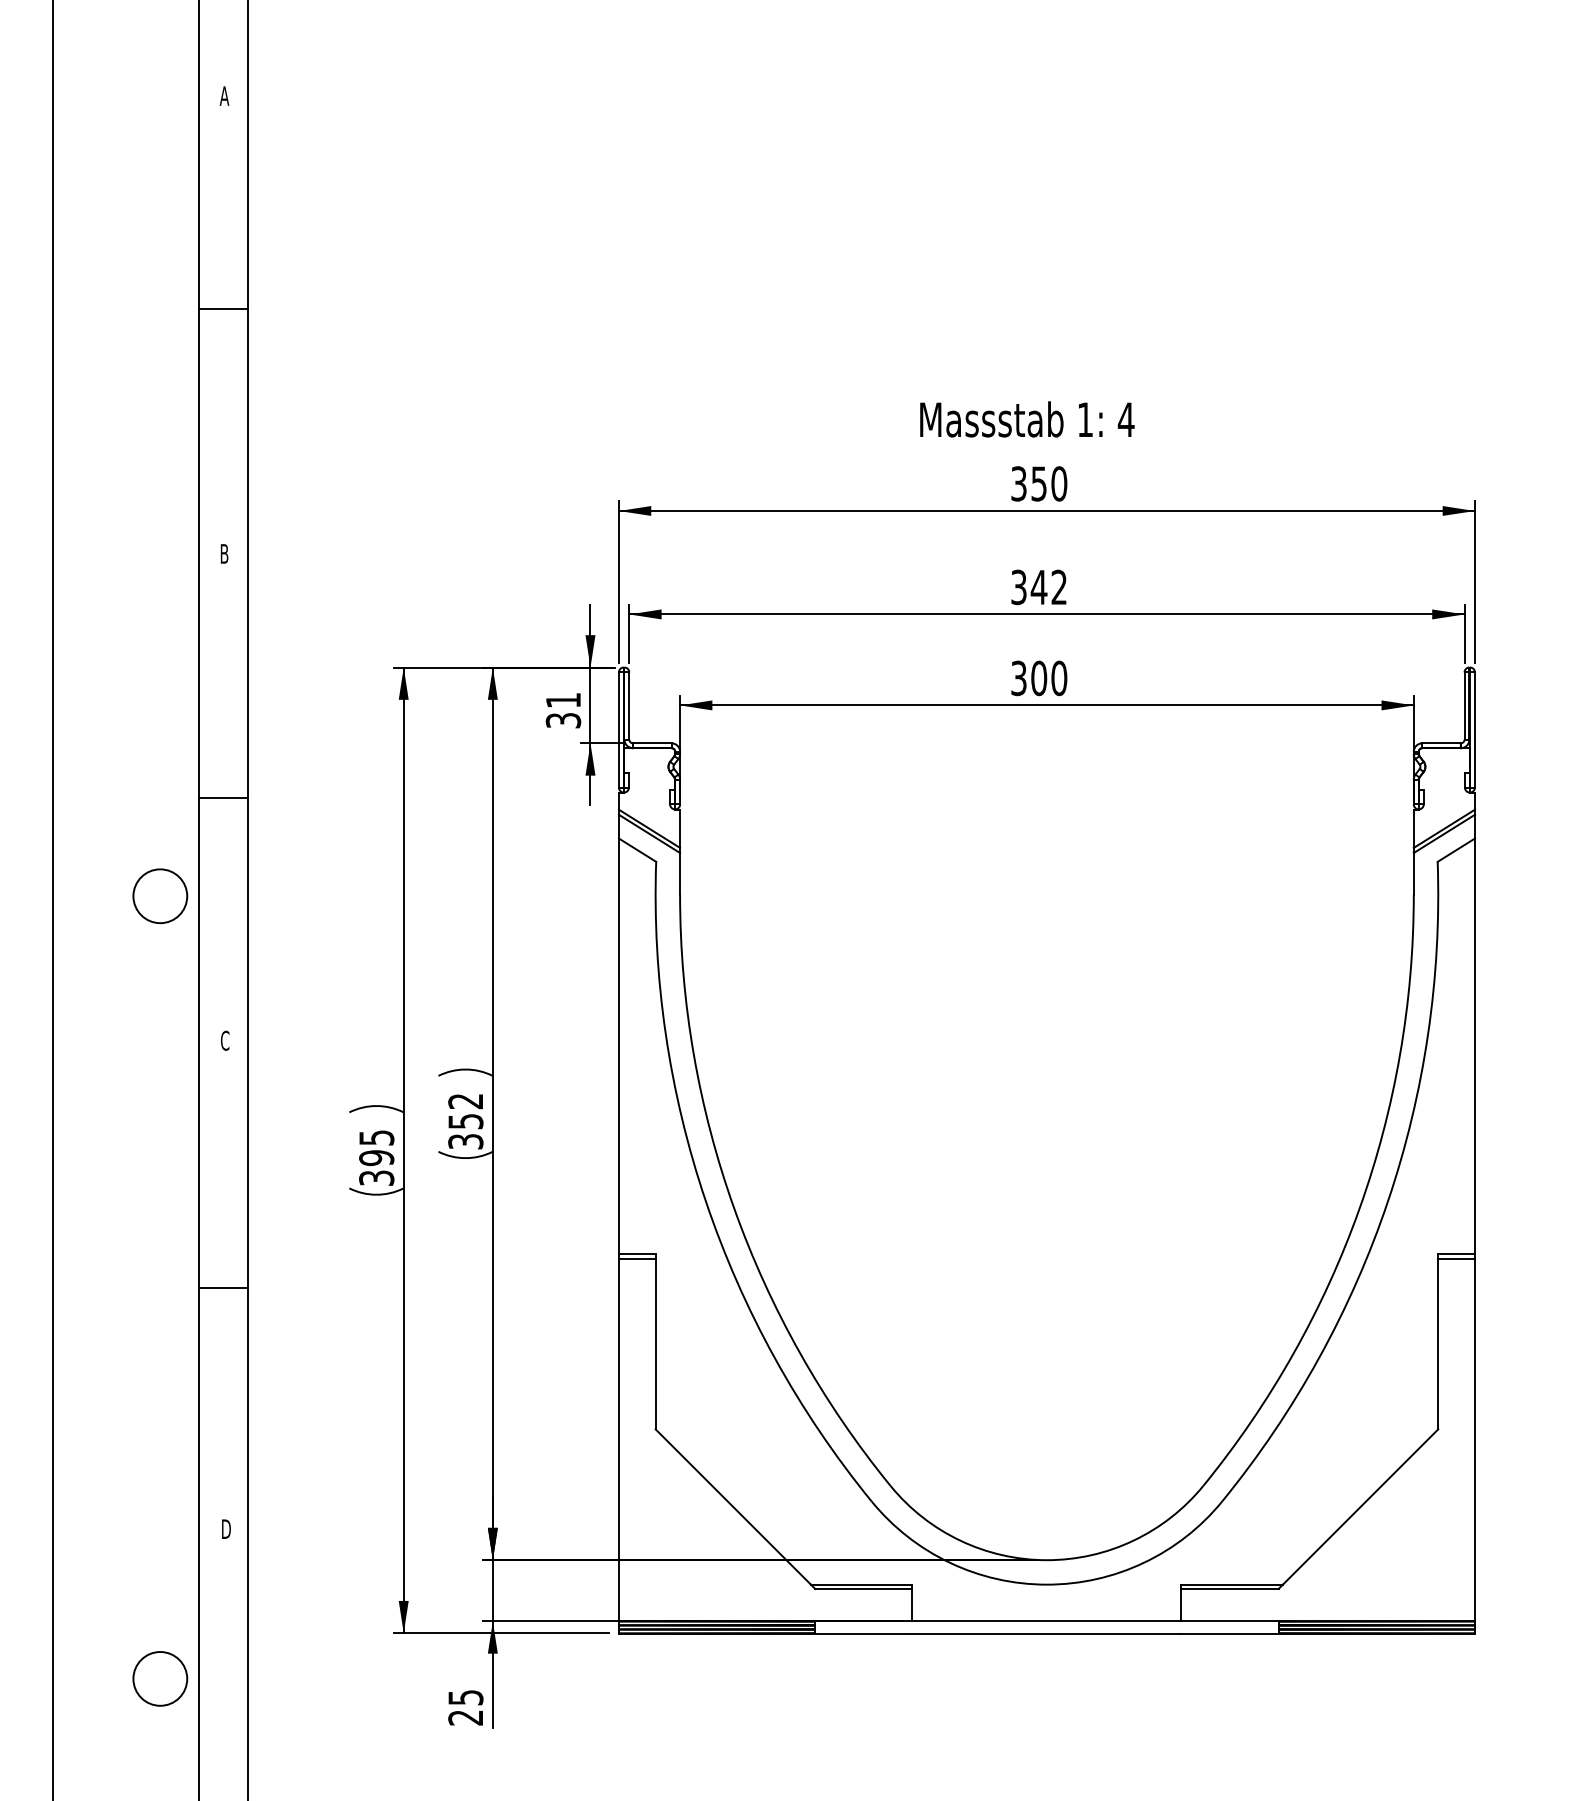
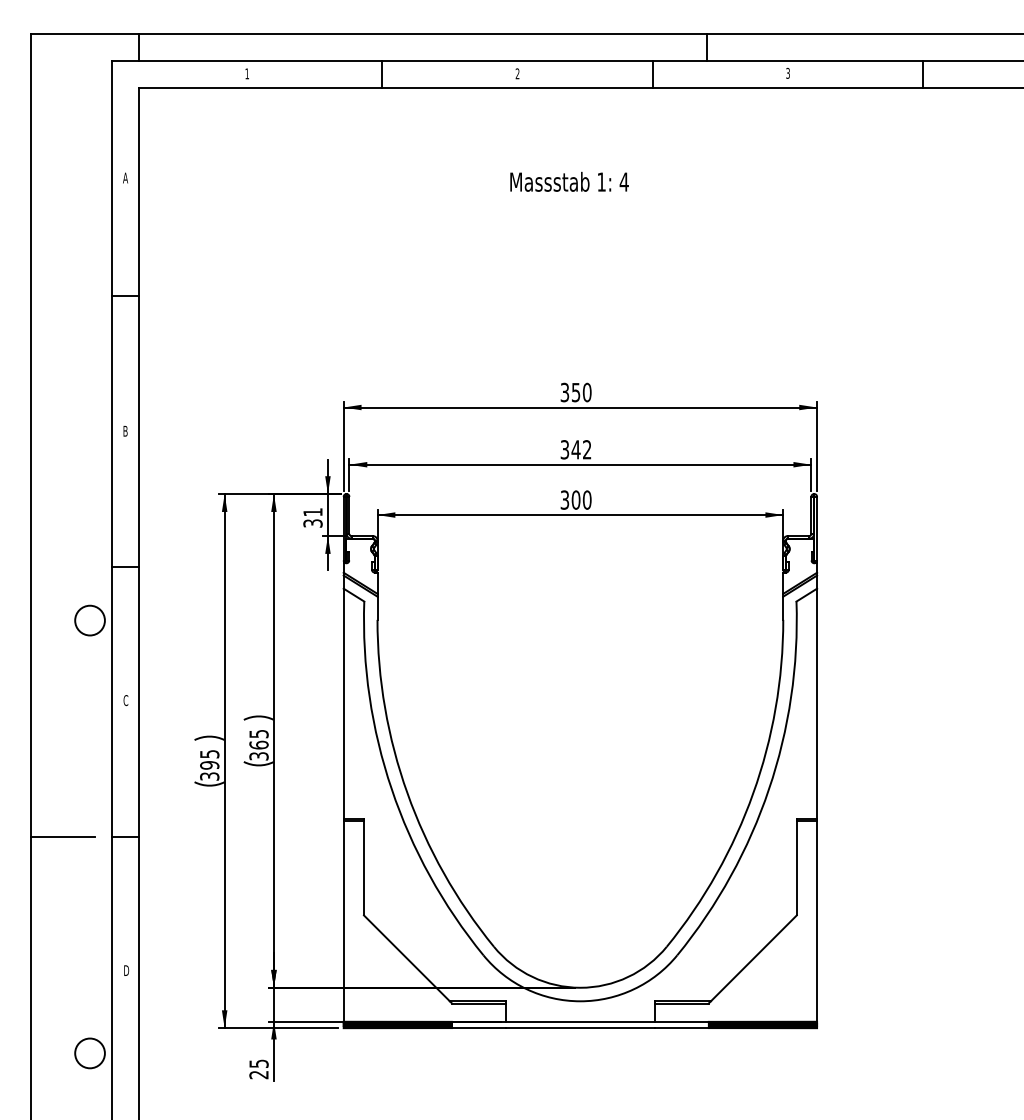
text: (1027, 418) -> (569, 181), moved
text: (464, 1111) -> (258, 739), 352 -> 365
line: (110, 1288) -> (62, 837), added

